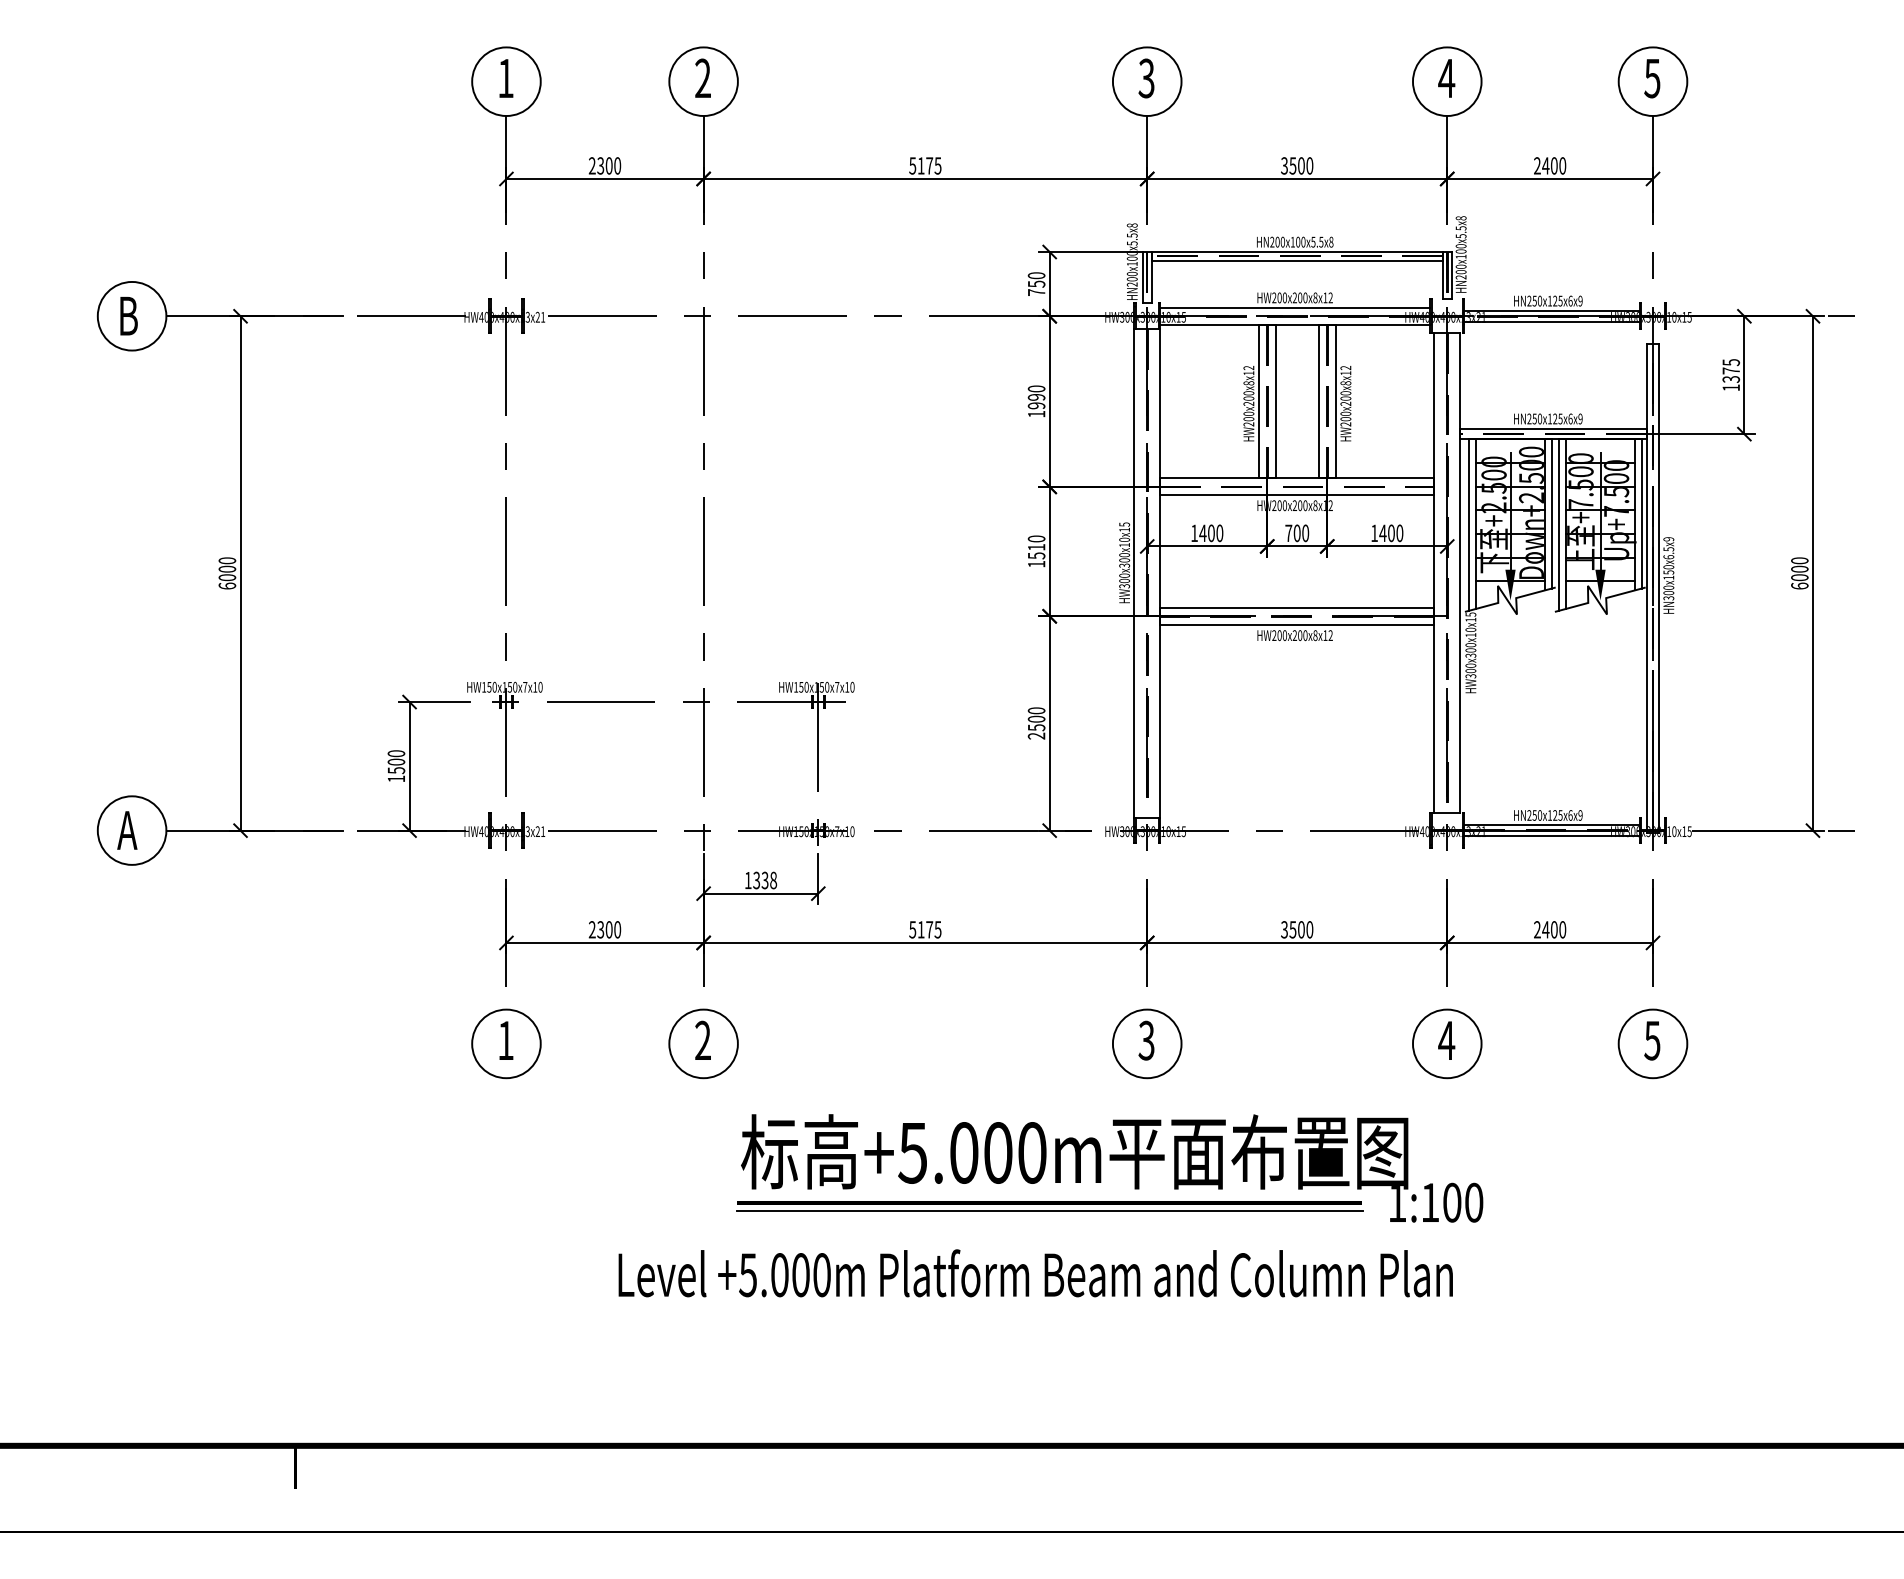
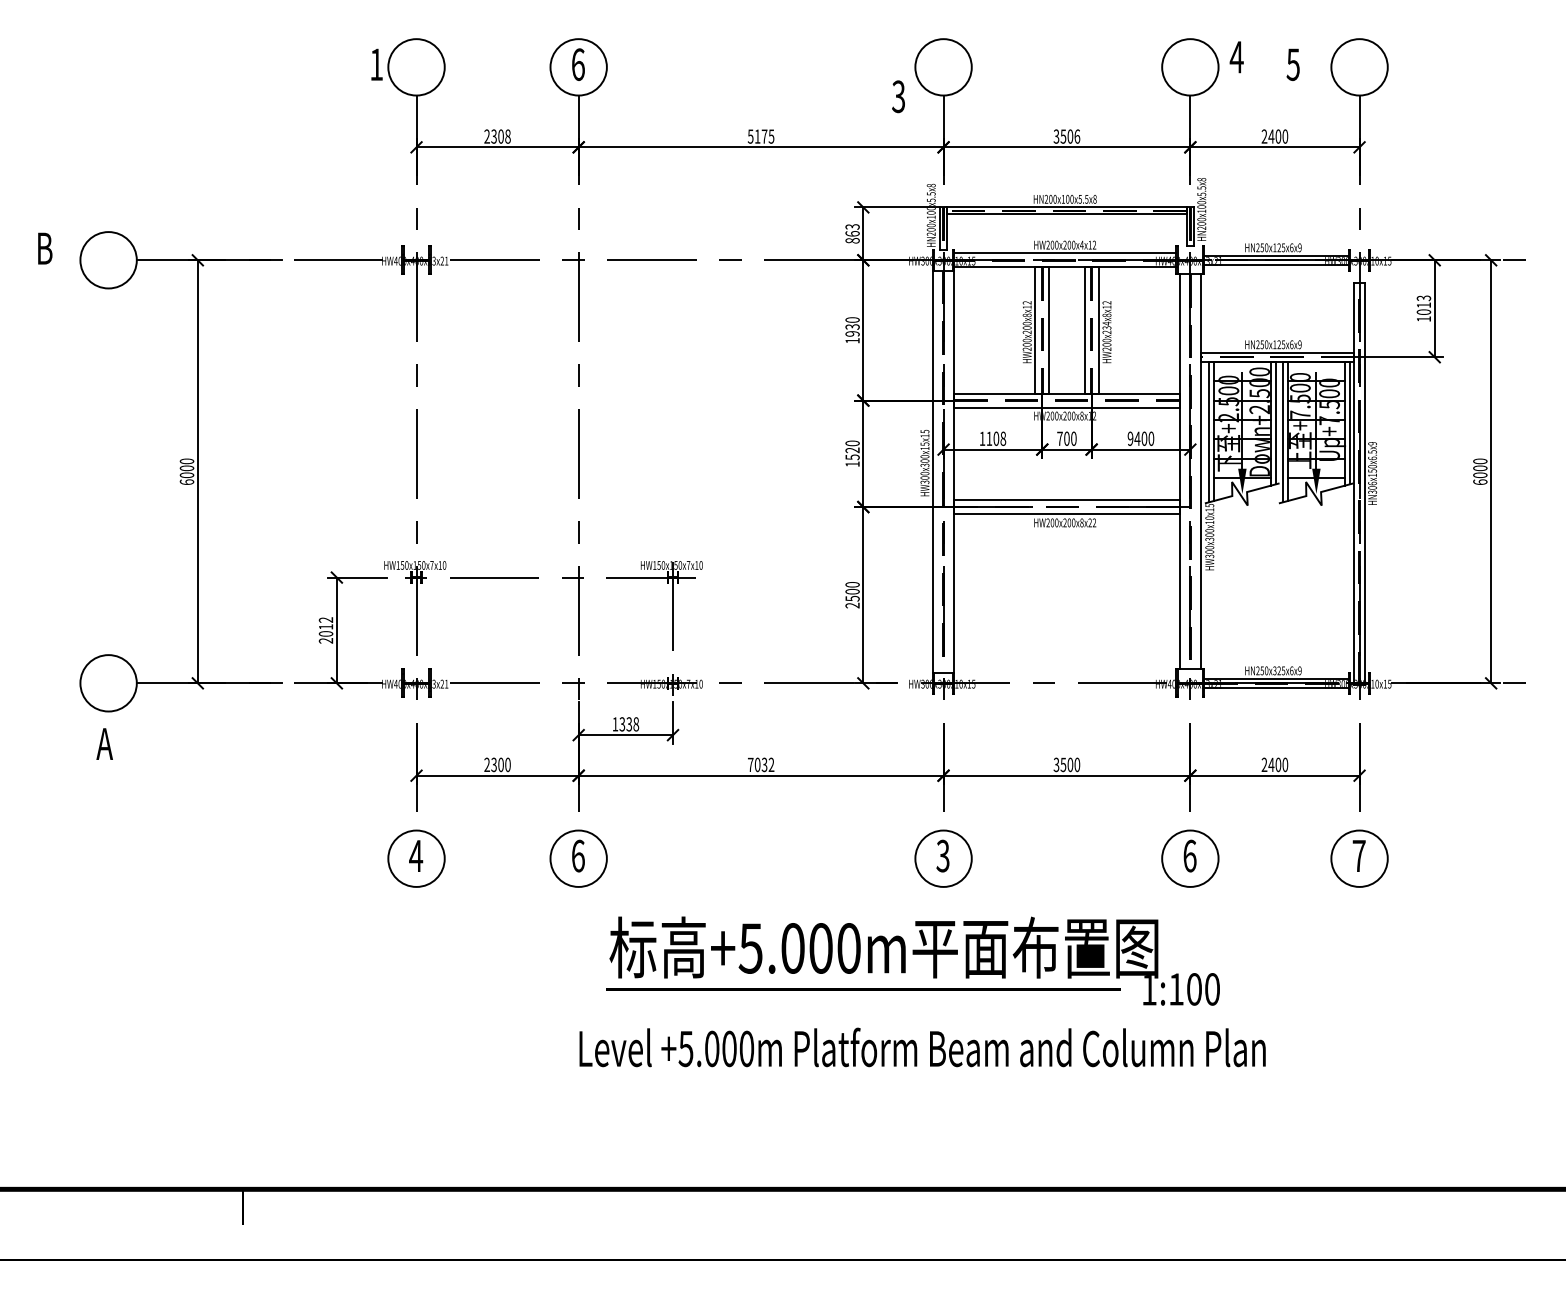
text: (506, 78) -> (377, 64), moved
text: (703, 78) -> (578, 64), 2 -> 6
text: (1146, 78) -> (898, 96), moved
text: (1446, 78) -> (1236, 57), moved
text: (1652, 78) -> (1293, 64), moved
text: (617, 165) -> (507, 136), 2300 -> 2308
text: (1309, 165) -> (1077, 136), 3500 -> 3506
text: (1036, 283) -> (852, 233), 750 -> 863
text: (1315, 297) -> (1081, 244), HW200x200x8x12 -> HW200x200x4x12
text: (128, 316) -> (44, 248), moved
text: (1730, 370) -> (1423, 304), 1375 -> 1013
text: (1345, 395) -> (1106, 325), HW200x200x8x12 -> HW200x234x8x12
text: (1036, 397) -> (852, 327), 1990 -> 1930
text: (1211, 532) -> (996, 438), 1400 -> 1108
text: (1374, 533) -> (1130, 438), 1400 -> 9400
text: (1124, 539) -> (924, 443), HW300x300x10x15 -> HW300x300x15x15
text: (1036, 547) -> (852, 450), 1510 -> 1520
text: (1668, 587) -> (1372, 483), HN300x150x6.5x9 -> HN306x150x6.5x9
text: (1325, 635) -> (1090, 522), HW200x200x8x12 -> HW200x200x8x22
text: (396, 766) -> (326, 630), 1500 -> 2012
text: (1549, 815) -> (1274, 670), HN250x125x6x9 -> HN250x325x6x9
text: (127, 830) -> (104, 744), moved
text: (925, 929) -> (761, 764), 5175 -> 7032
text: (505, 1040) -> (415, 855), 1 -> 4
text: (703, 1040) -> (578, 855), 2 -> 6
text: (1446, 1040) -> (1189, 855), 4 -> 6
text: (1652, 1040) -> (1359, 855), 5 -> 7
line: (1049, 1211) -> (863, 996), removed
text: (1035, 1273) -> (922, 1047), moved

